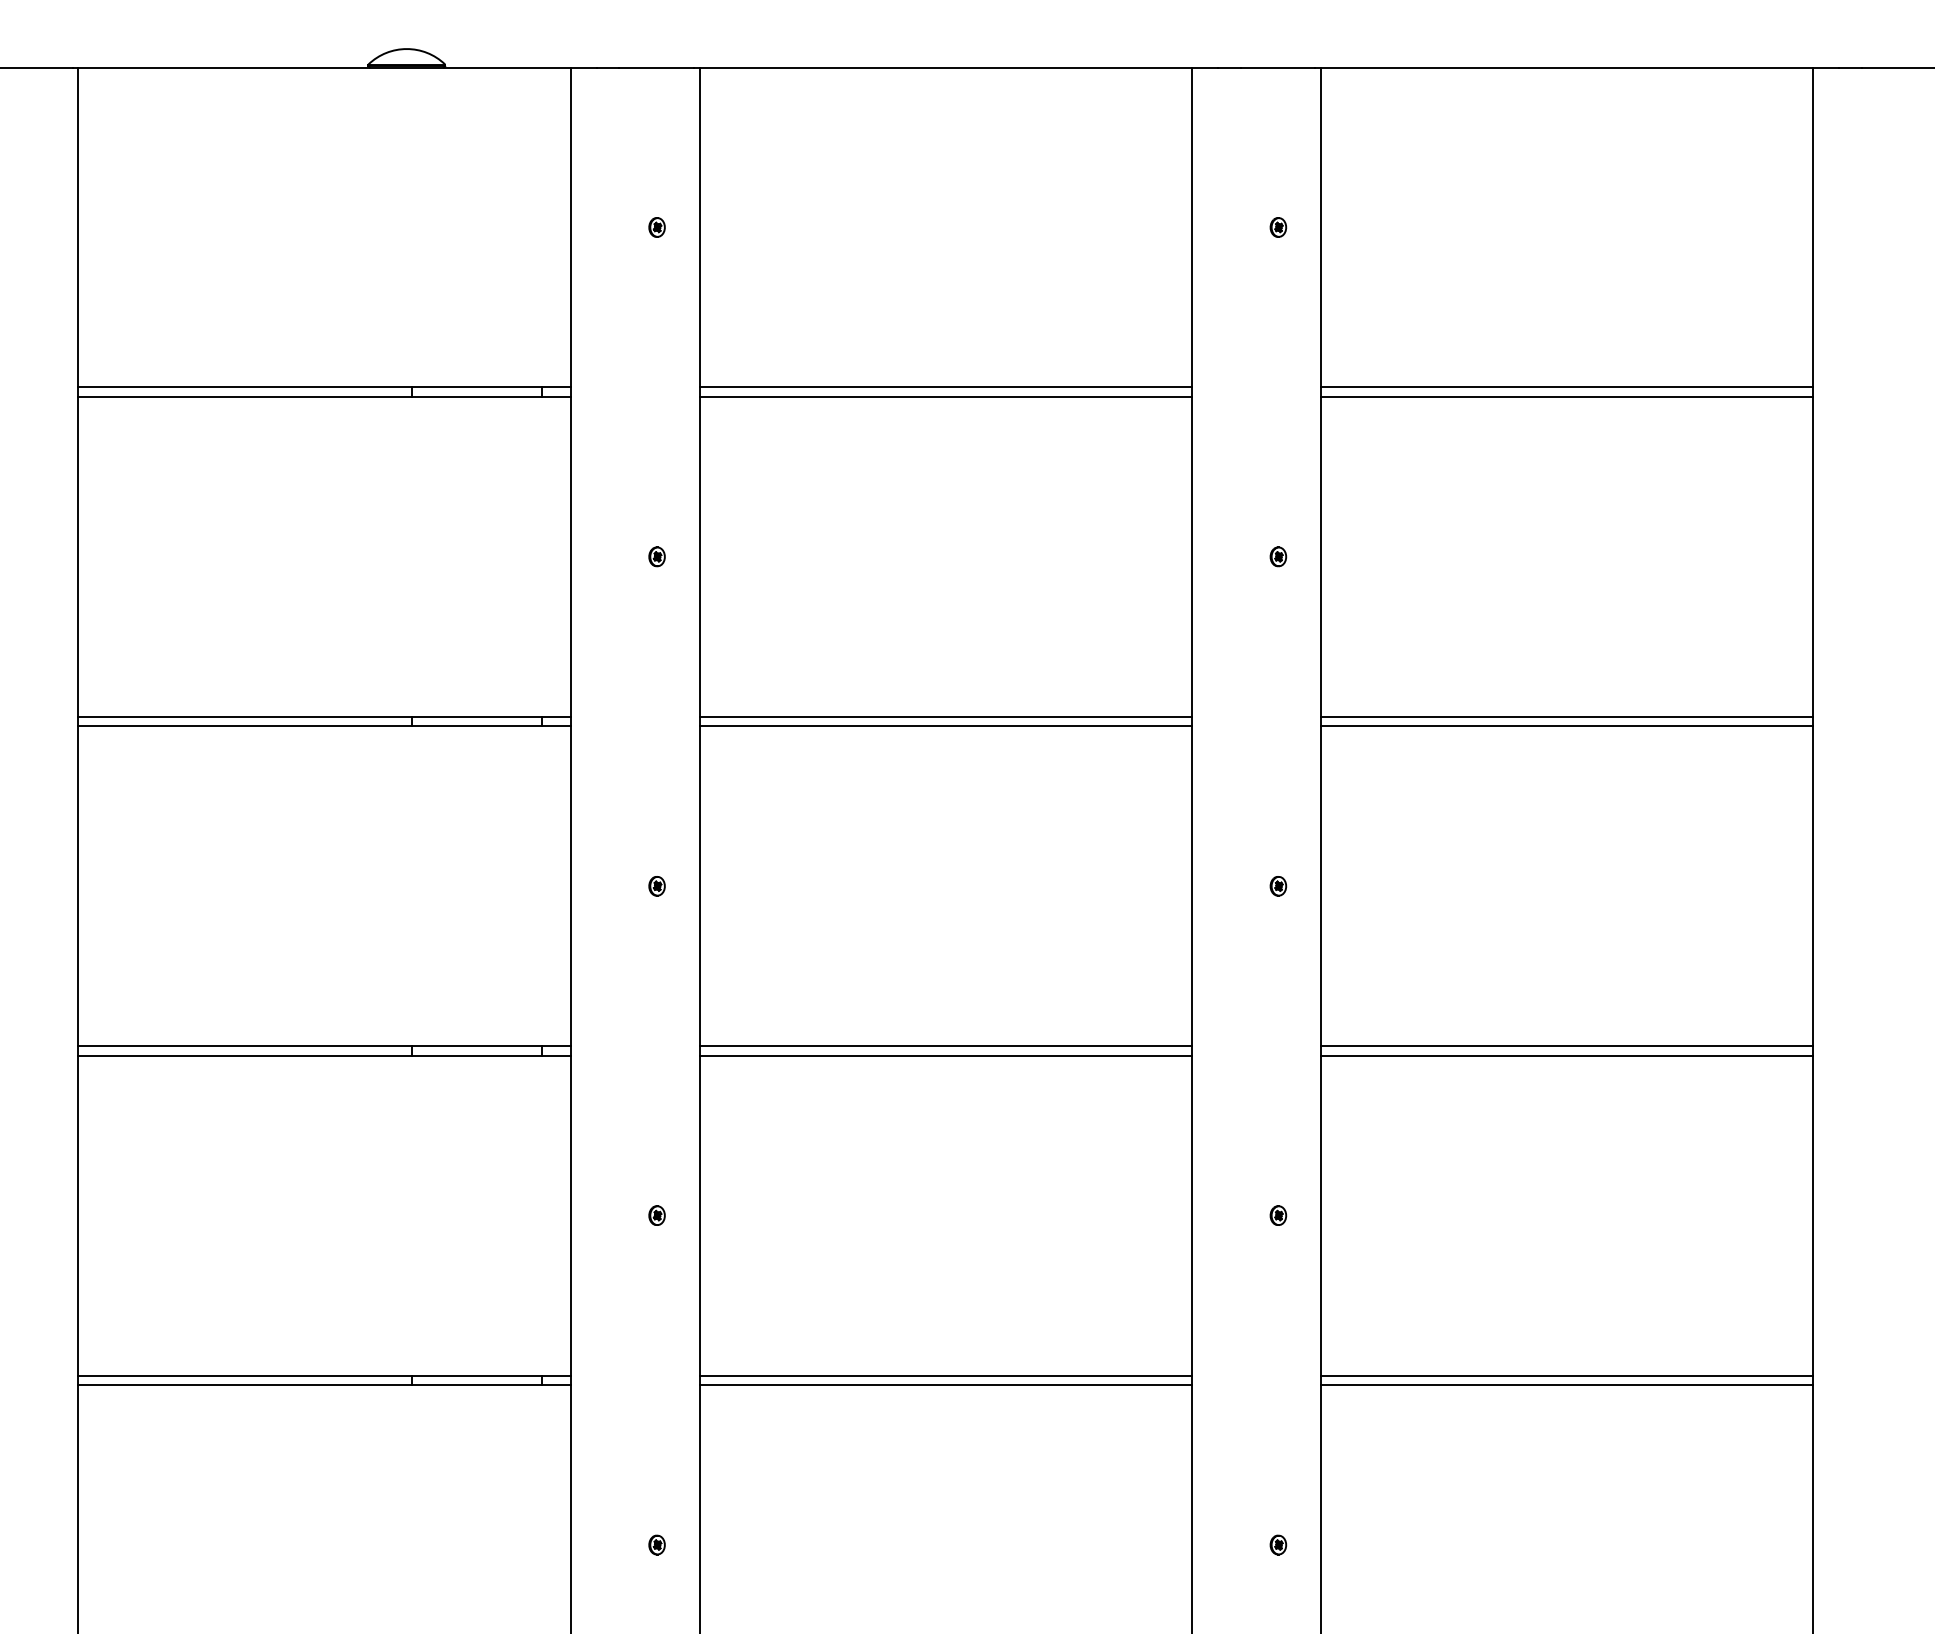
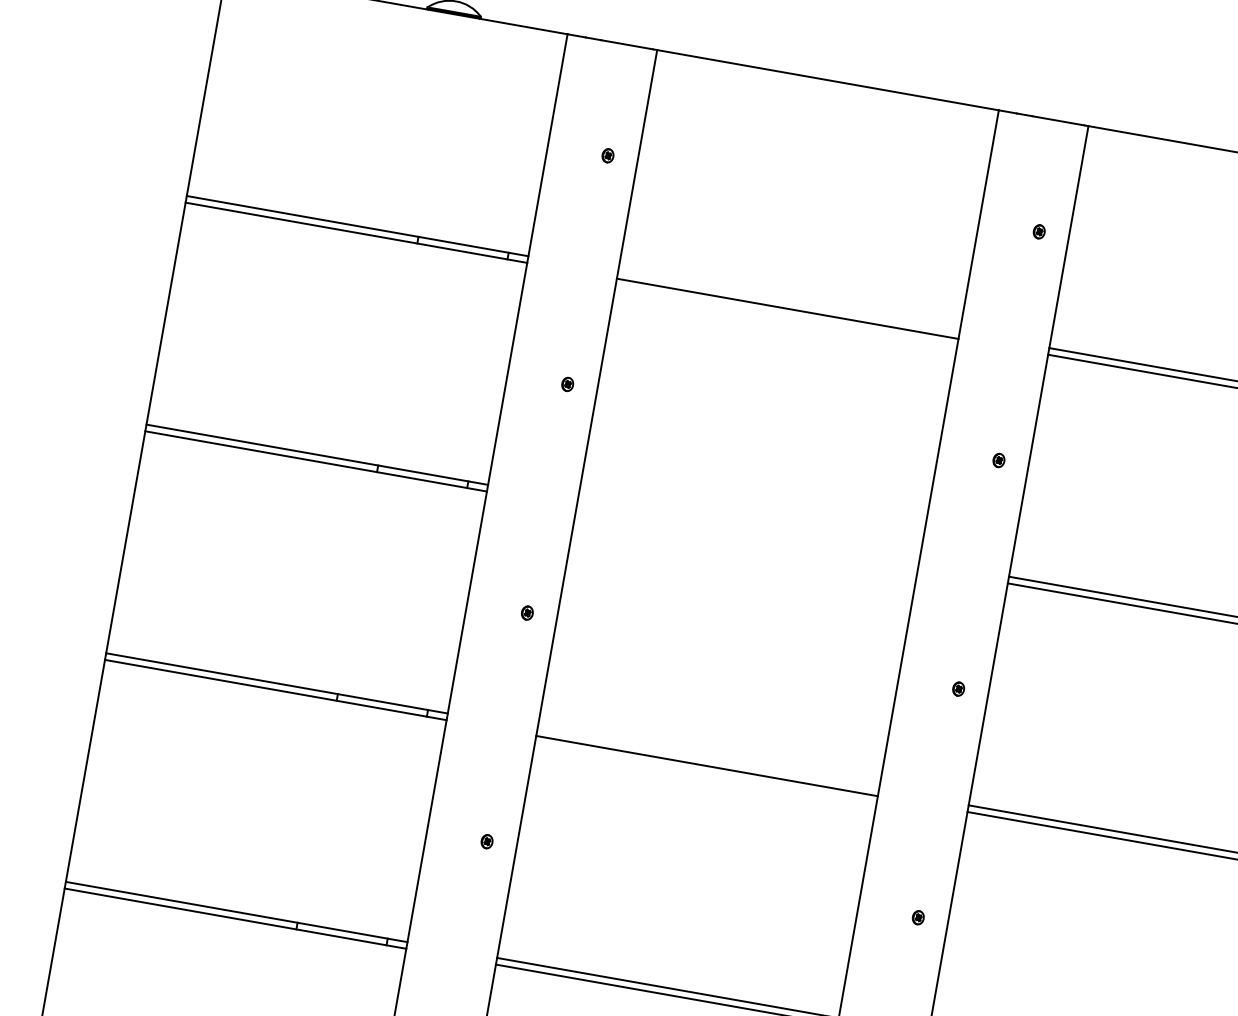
line: (945, 387) -> (788, 302), removed
line: (945, 716) -> (748, 530), removed
line: (945, 726) -> (747, 537), removed
line: (945, 1046) -> (707, 759), removed

